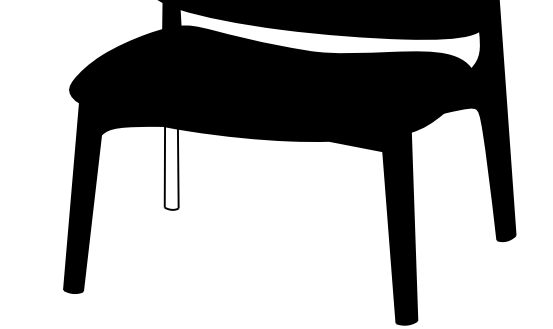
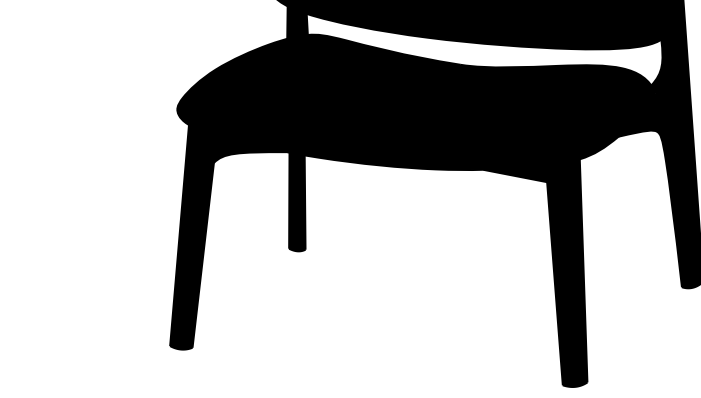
fill: (171, 167) -> (297, 201), added

